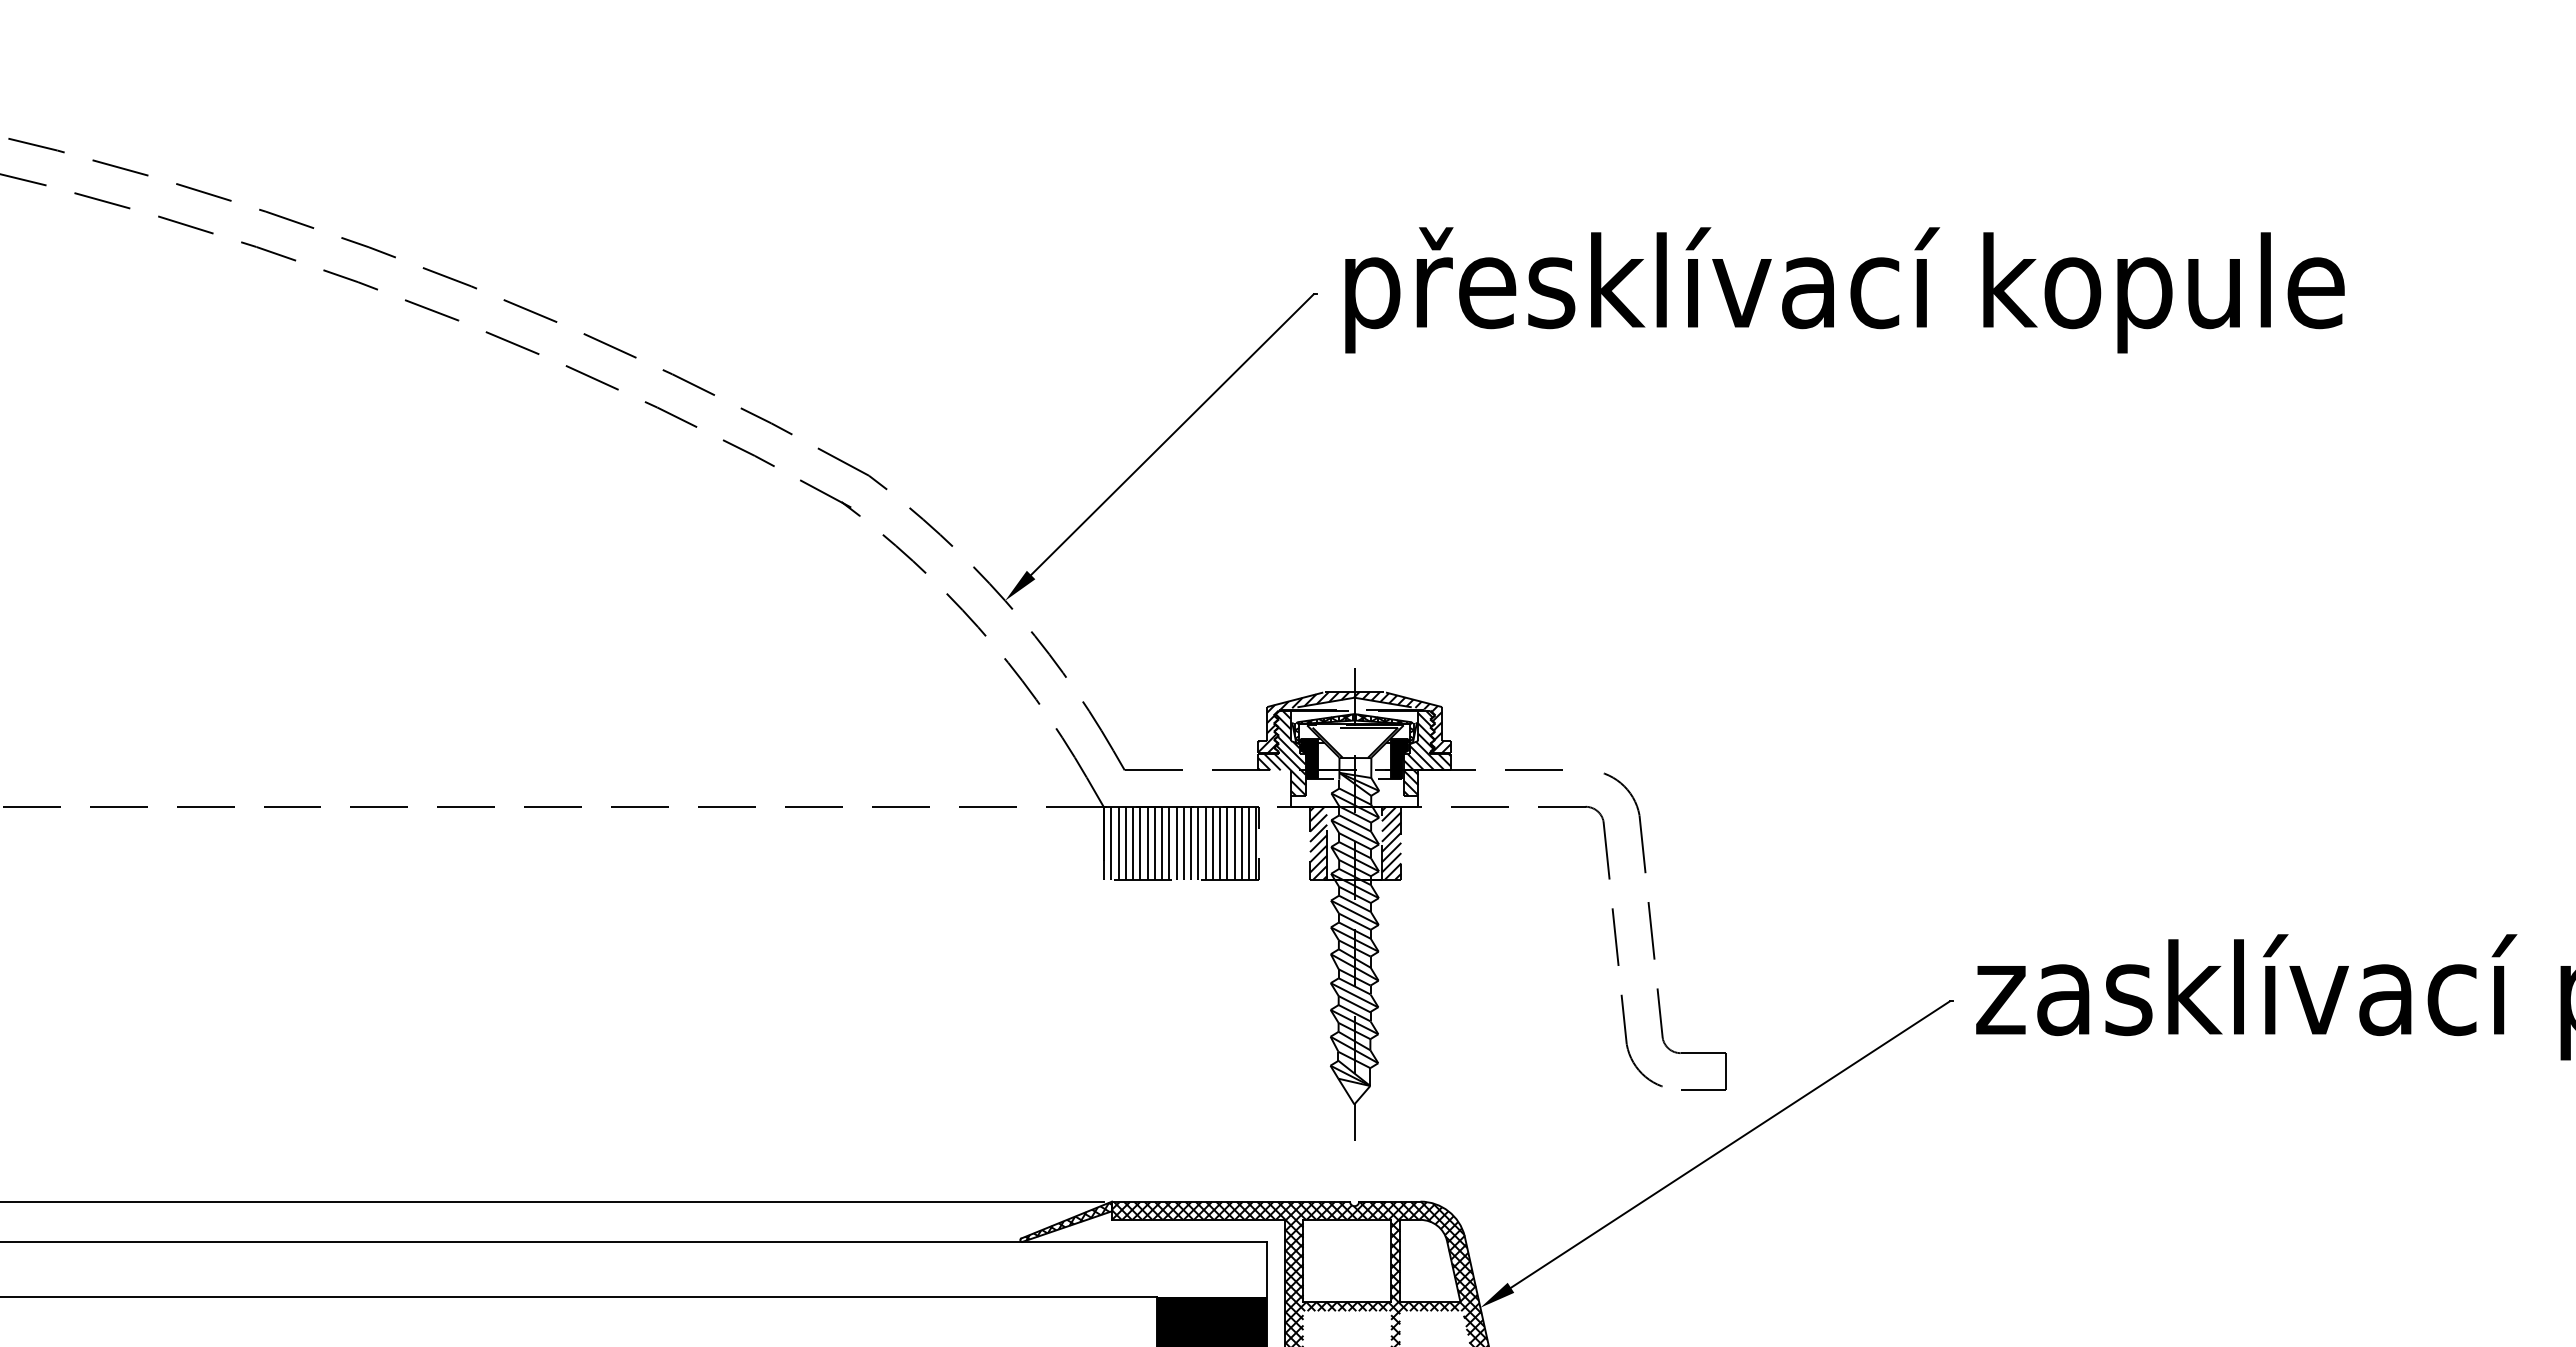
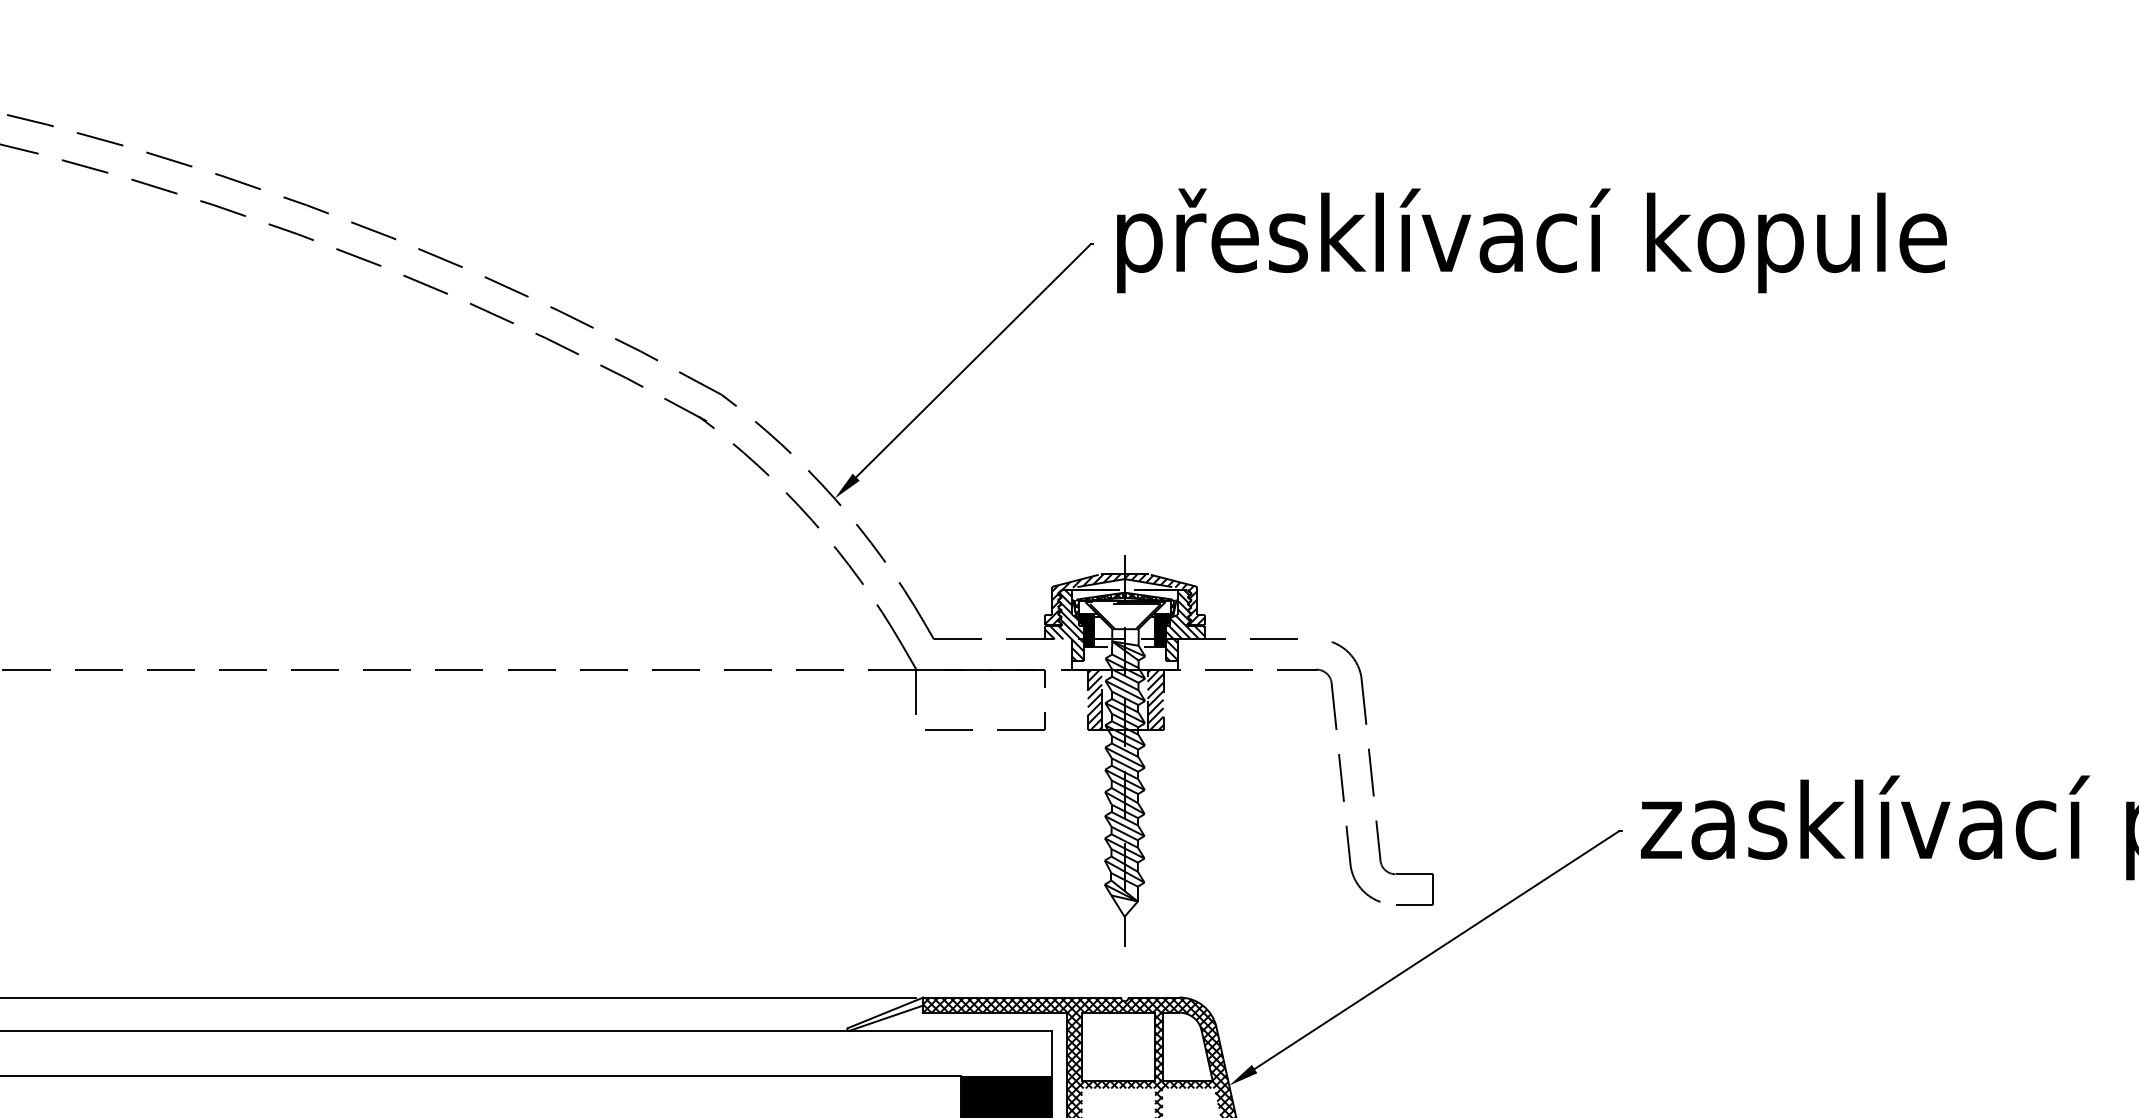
hatch: (1180, 842) -> (980, 699), removed
hatch: (1068, 1221) -> (887, 1014), removed

